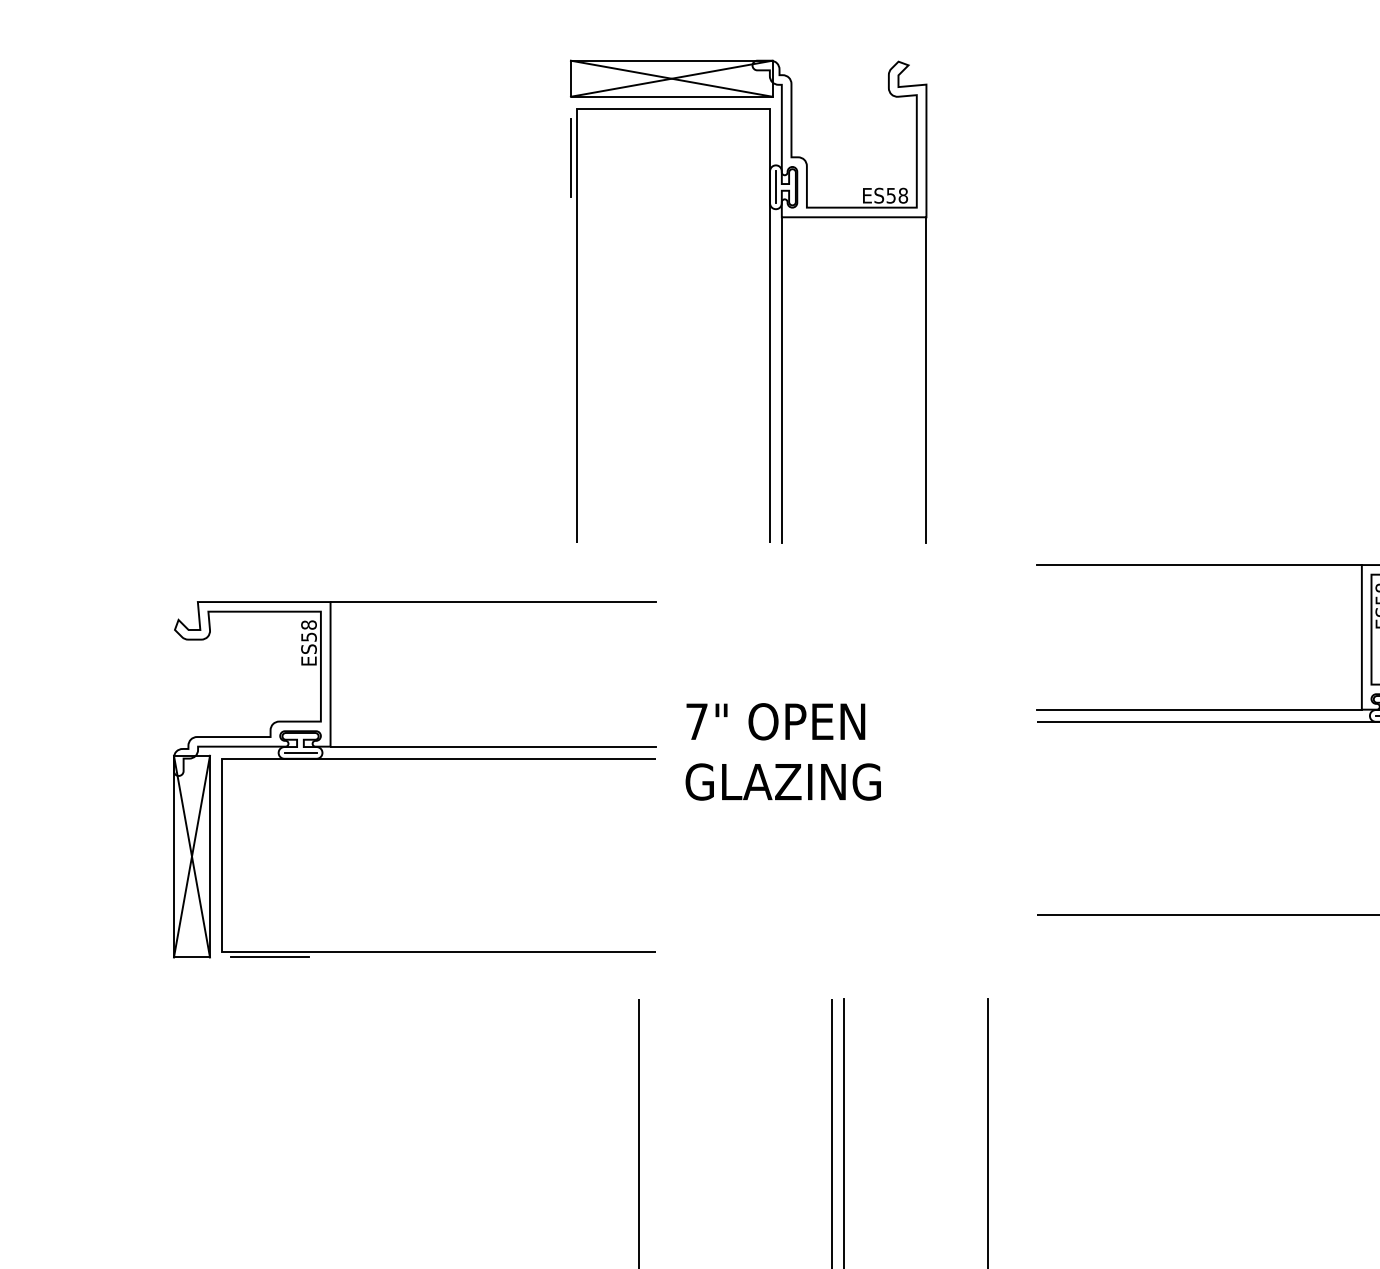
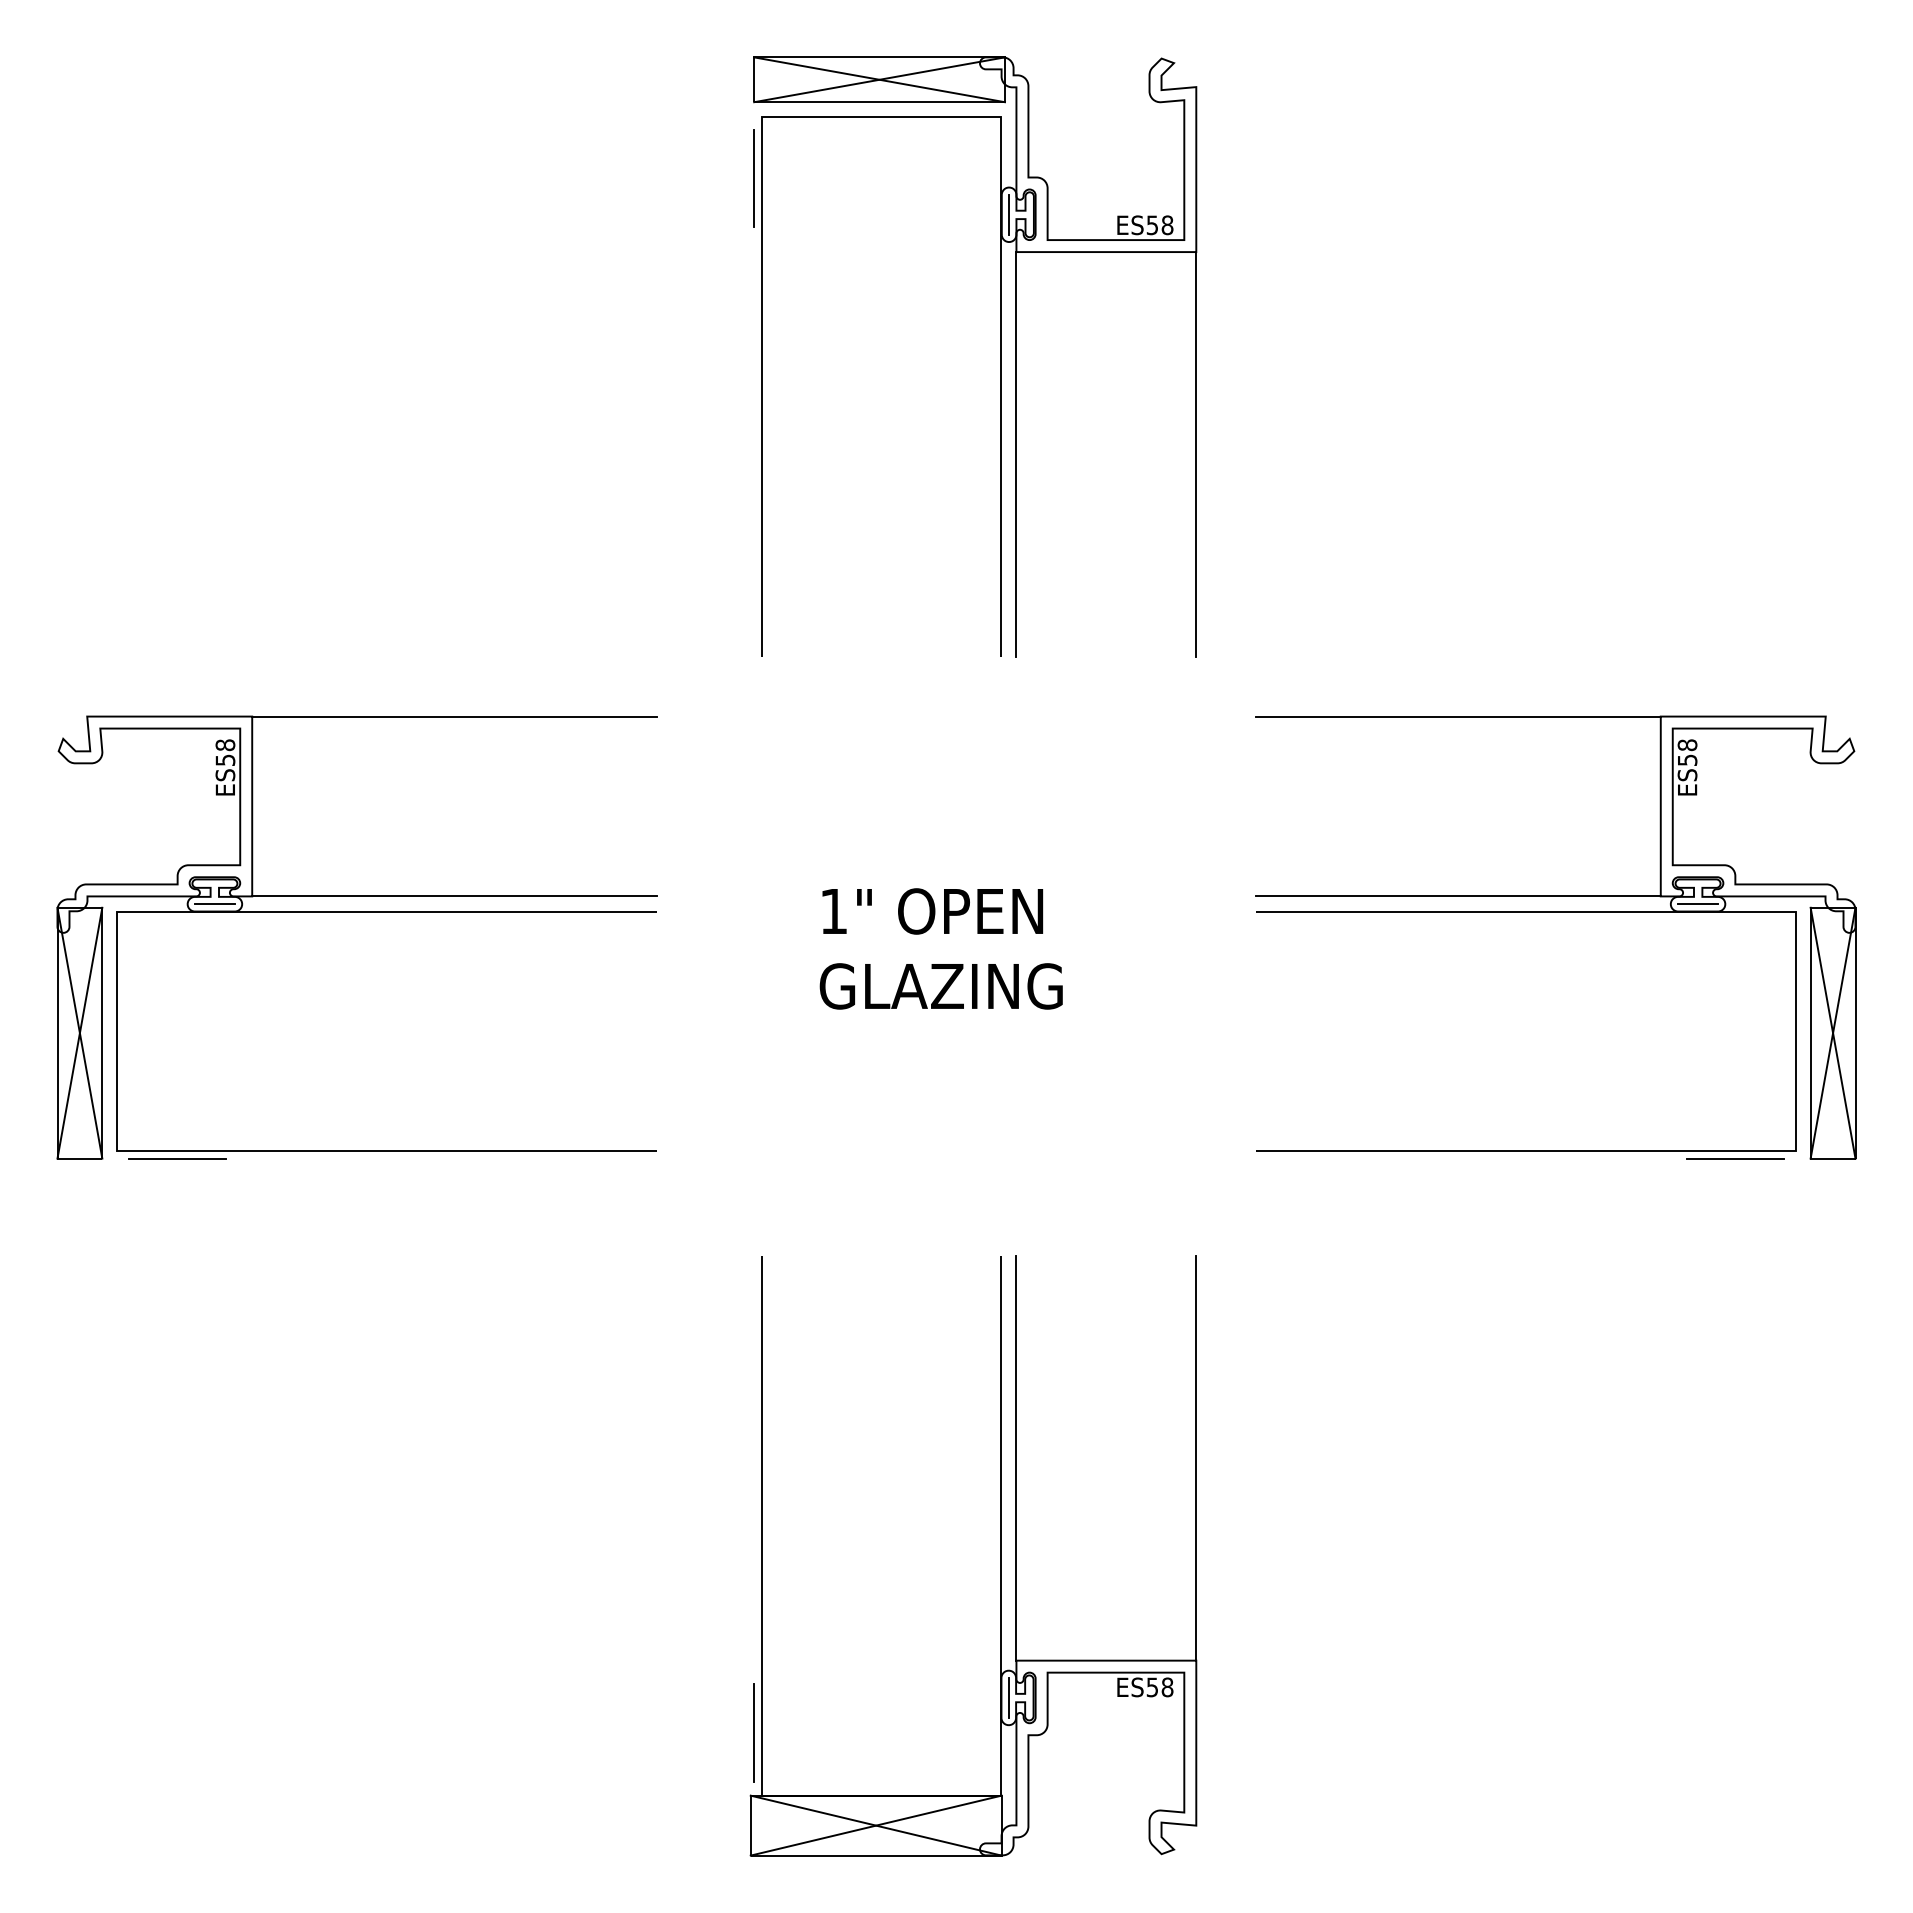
part: (769, 301) -> (1000, 356), moved
text: (696, 721) -> (833, 911), 7" -> 1"
part: (414, 759) -> (356, 912), moved

